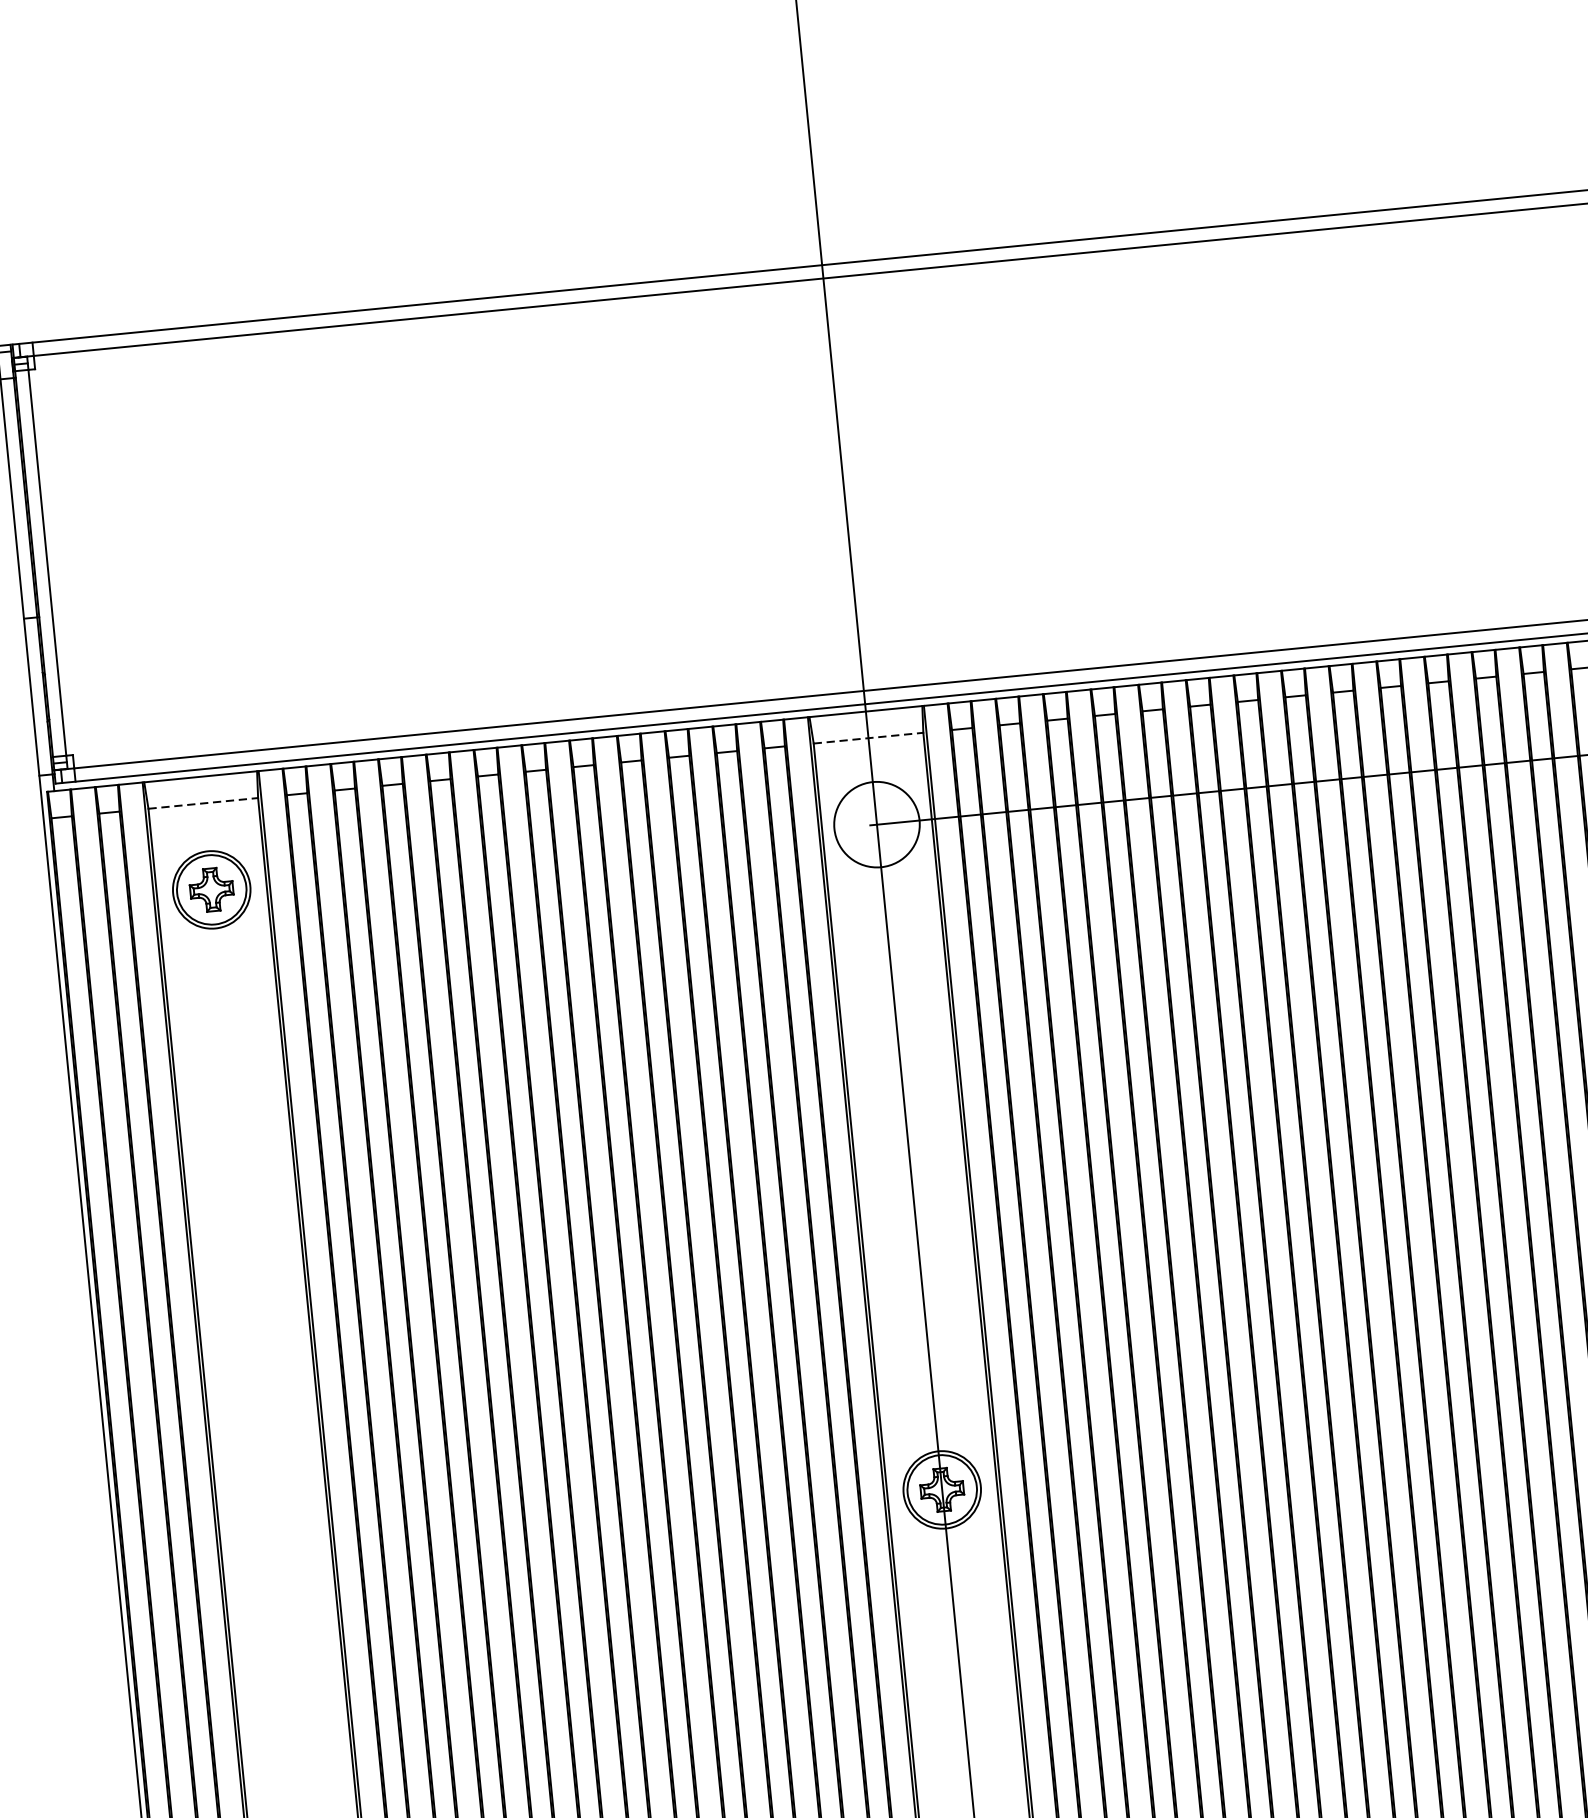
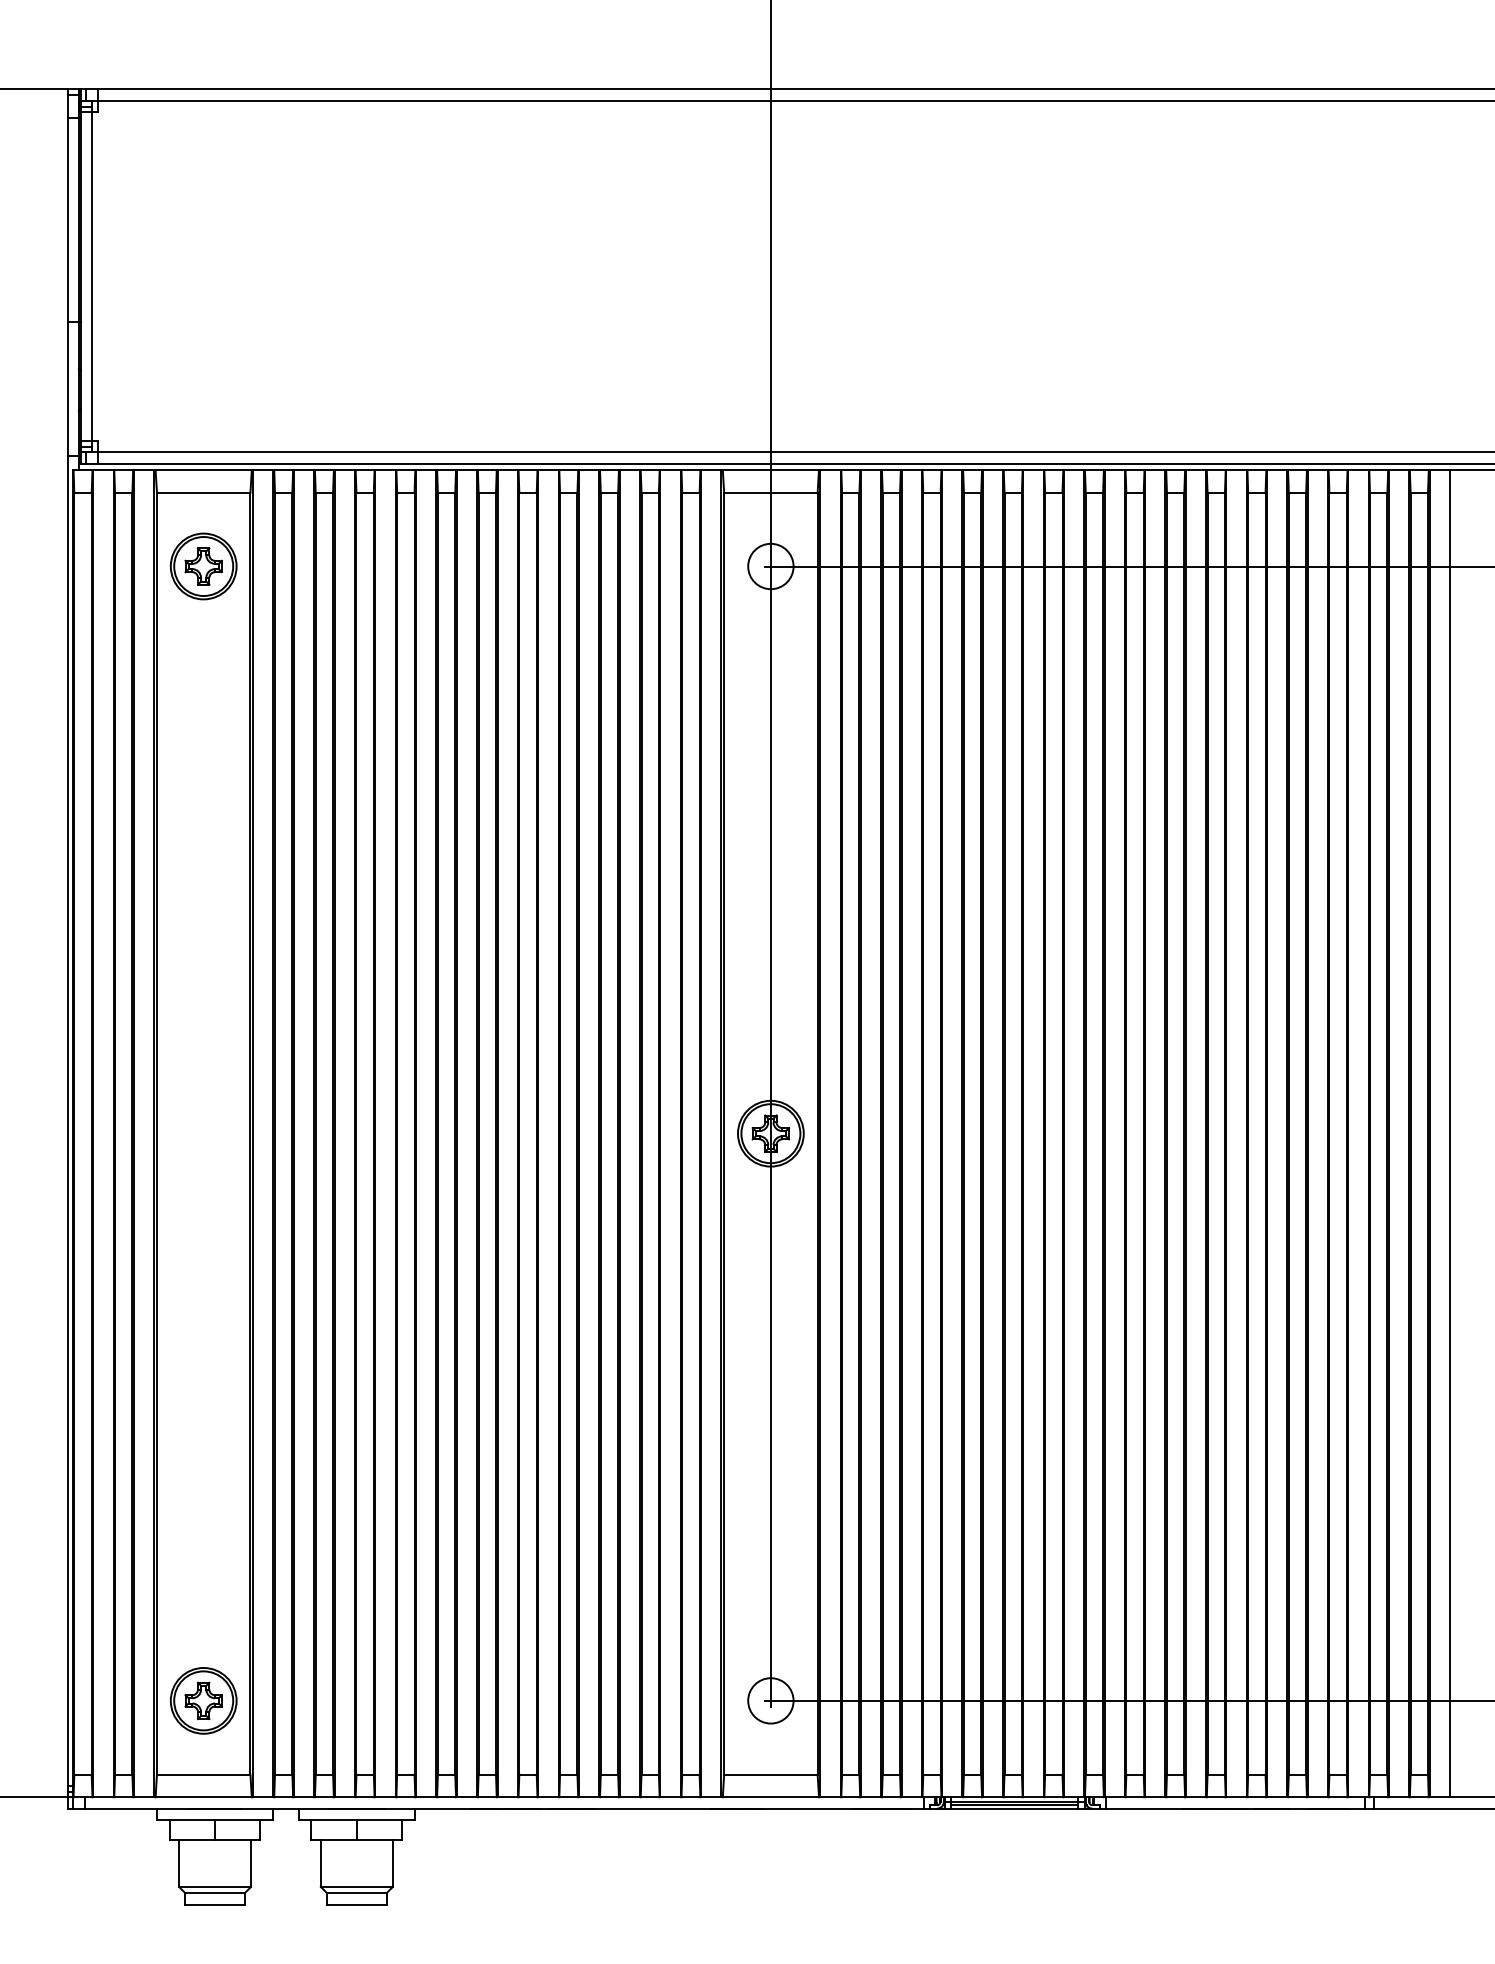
line: (868, 737) -> (770, 492), dashed -> solid
line: (203, 803) -> (203, 492), dashed -> solid
circle: (876, 824) -> (770, 566), size x0.62

